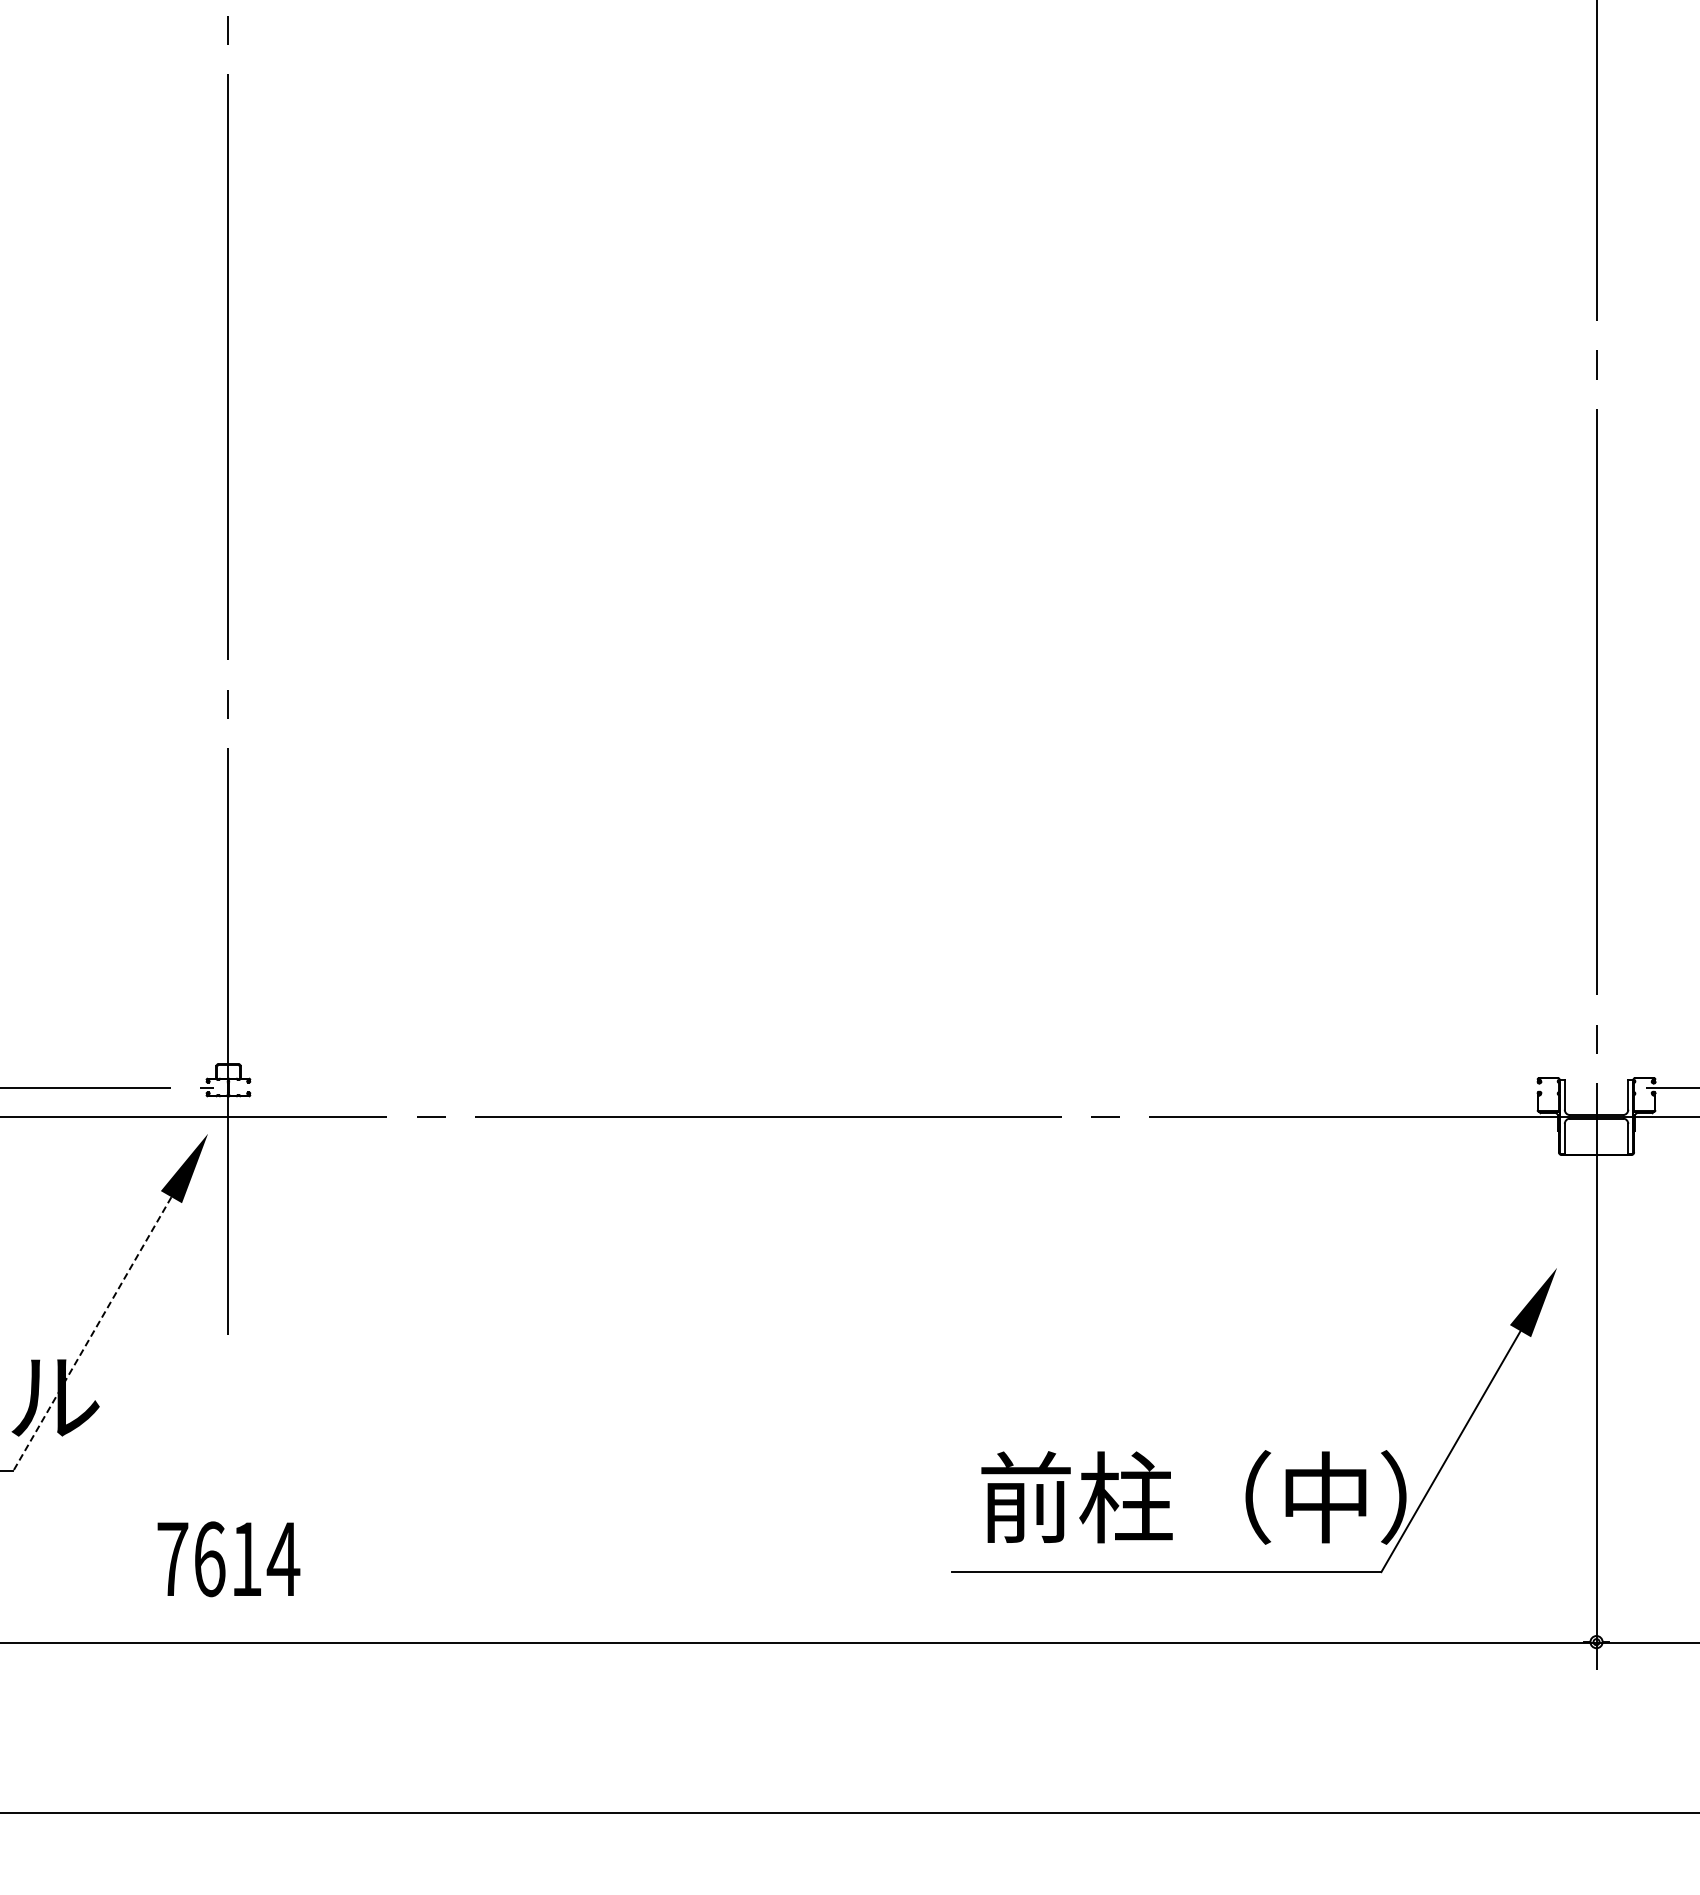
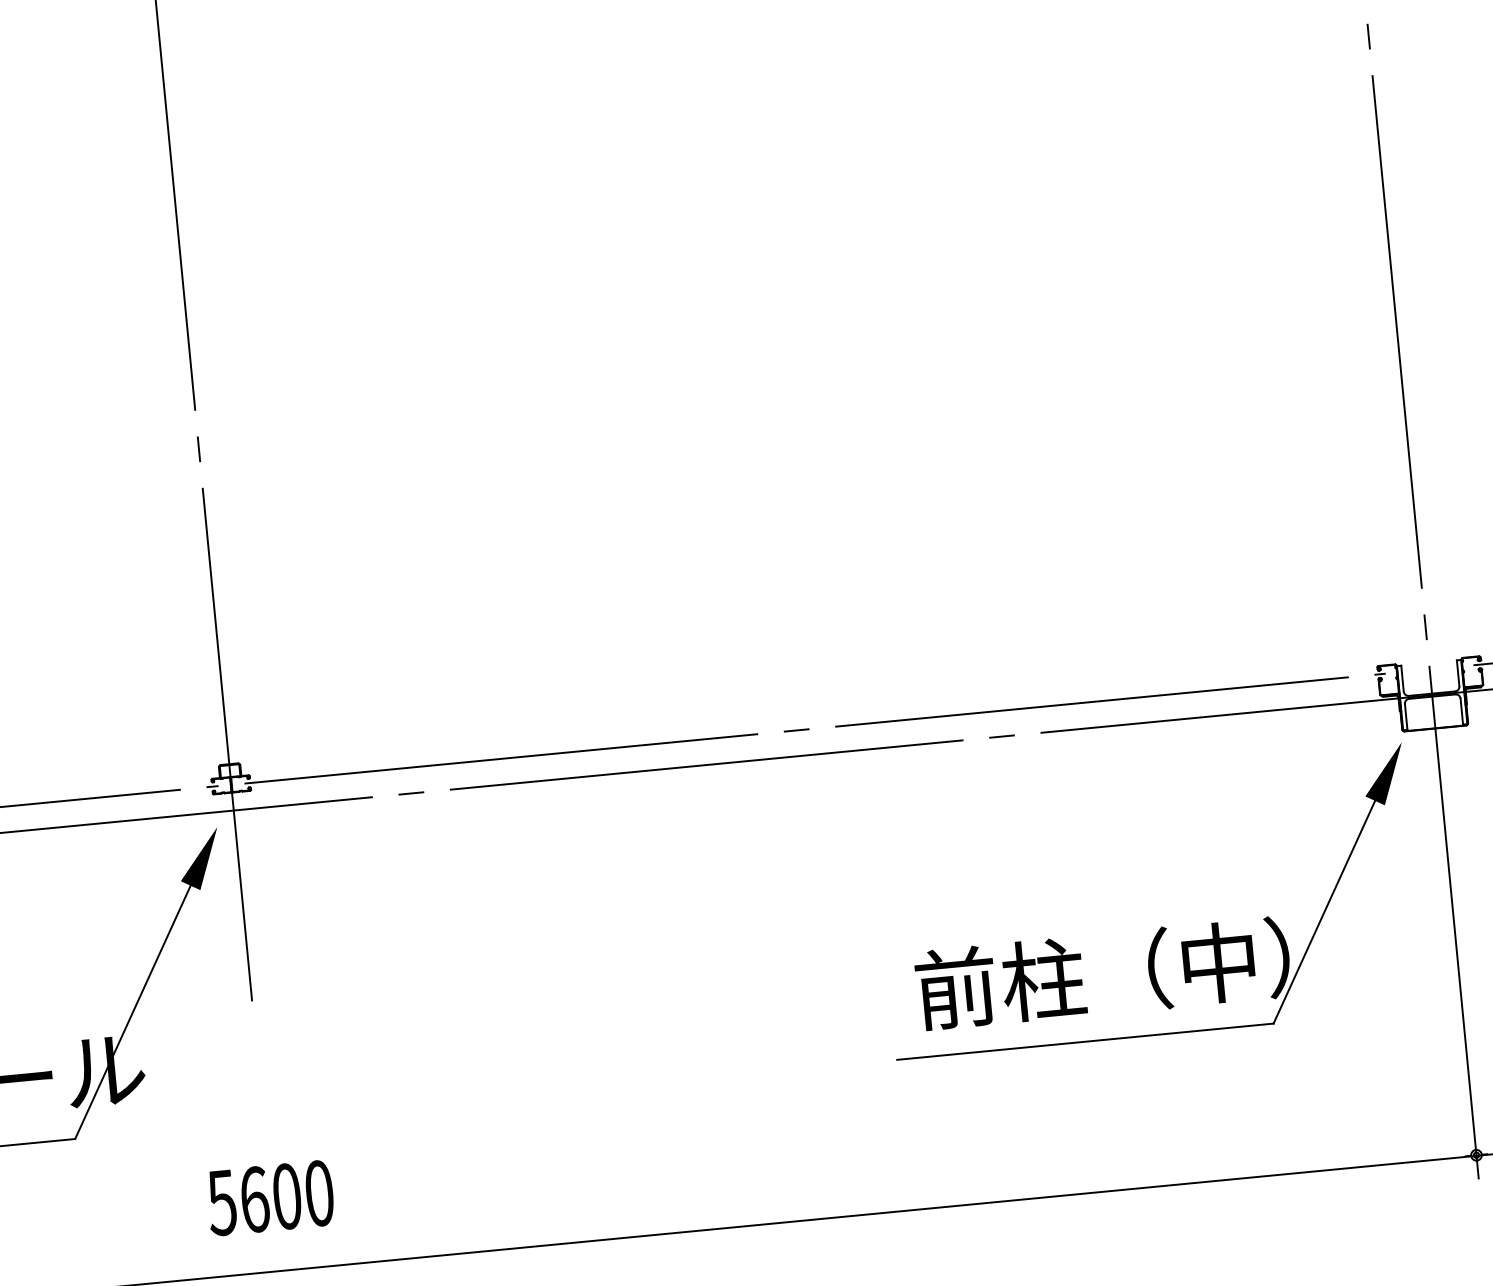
line: (894, 1087) -> (814, 728), added
line: (92, 1334) -> (133, 1012), dashed -> solid
part: (1264, 1450) -> (1160, 926), moved
text: (228, 1559) -> (271, 1198), 7614 -> 5600

